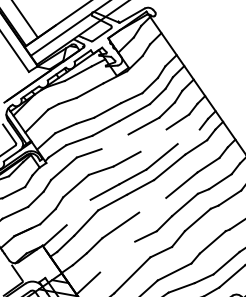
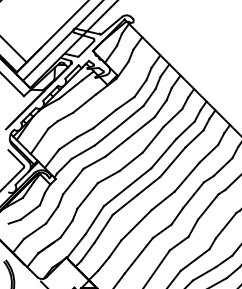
line: (188, 136) -> (185, 129), added
line: (153, 140) -> (152, 139), added
line: (114, 141) -> (116, 147), added
line: (152, 204) -> (162, 200), added
line: (78, 212) -> (94, 220), added
line: (117, 256) -> (138, 255), added

